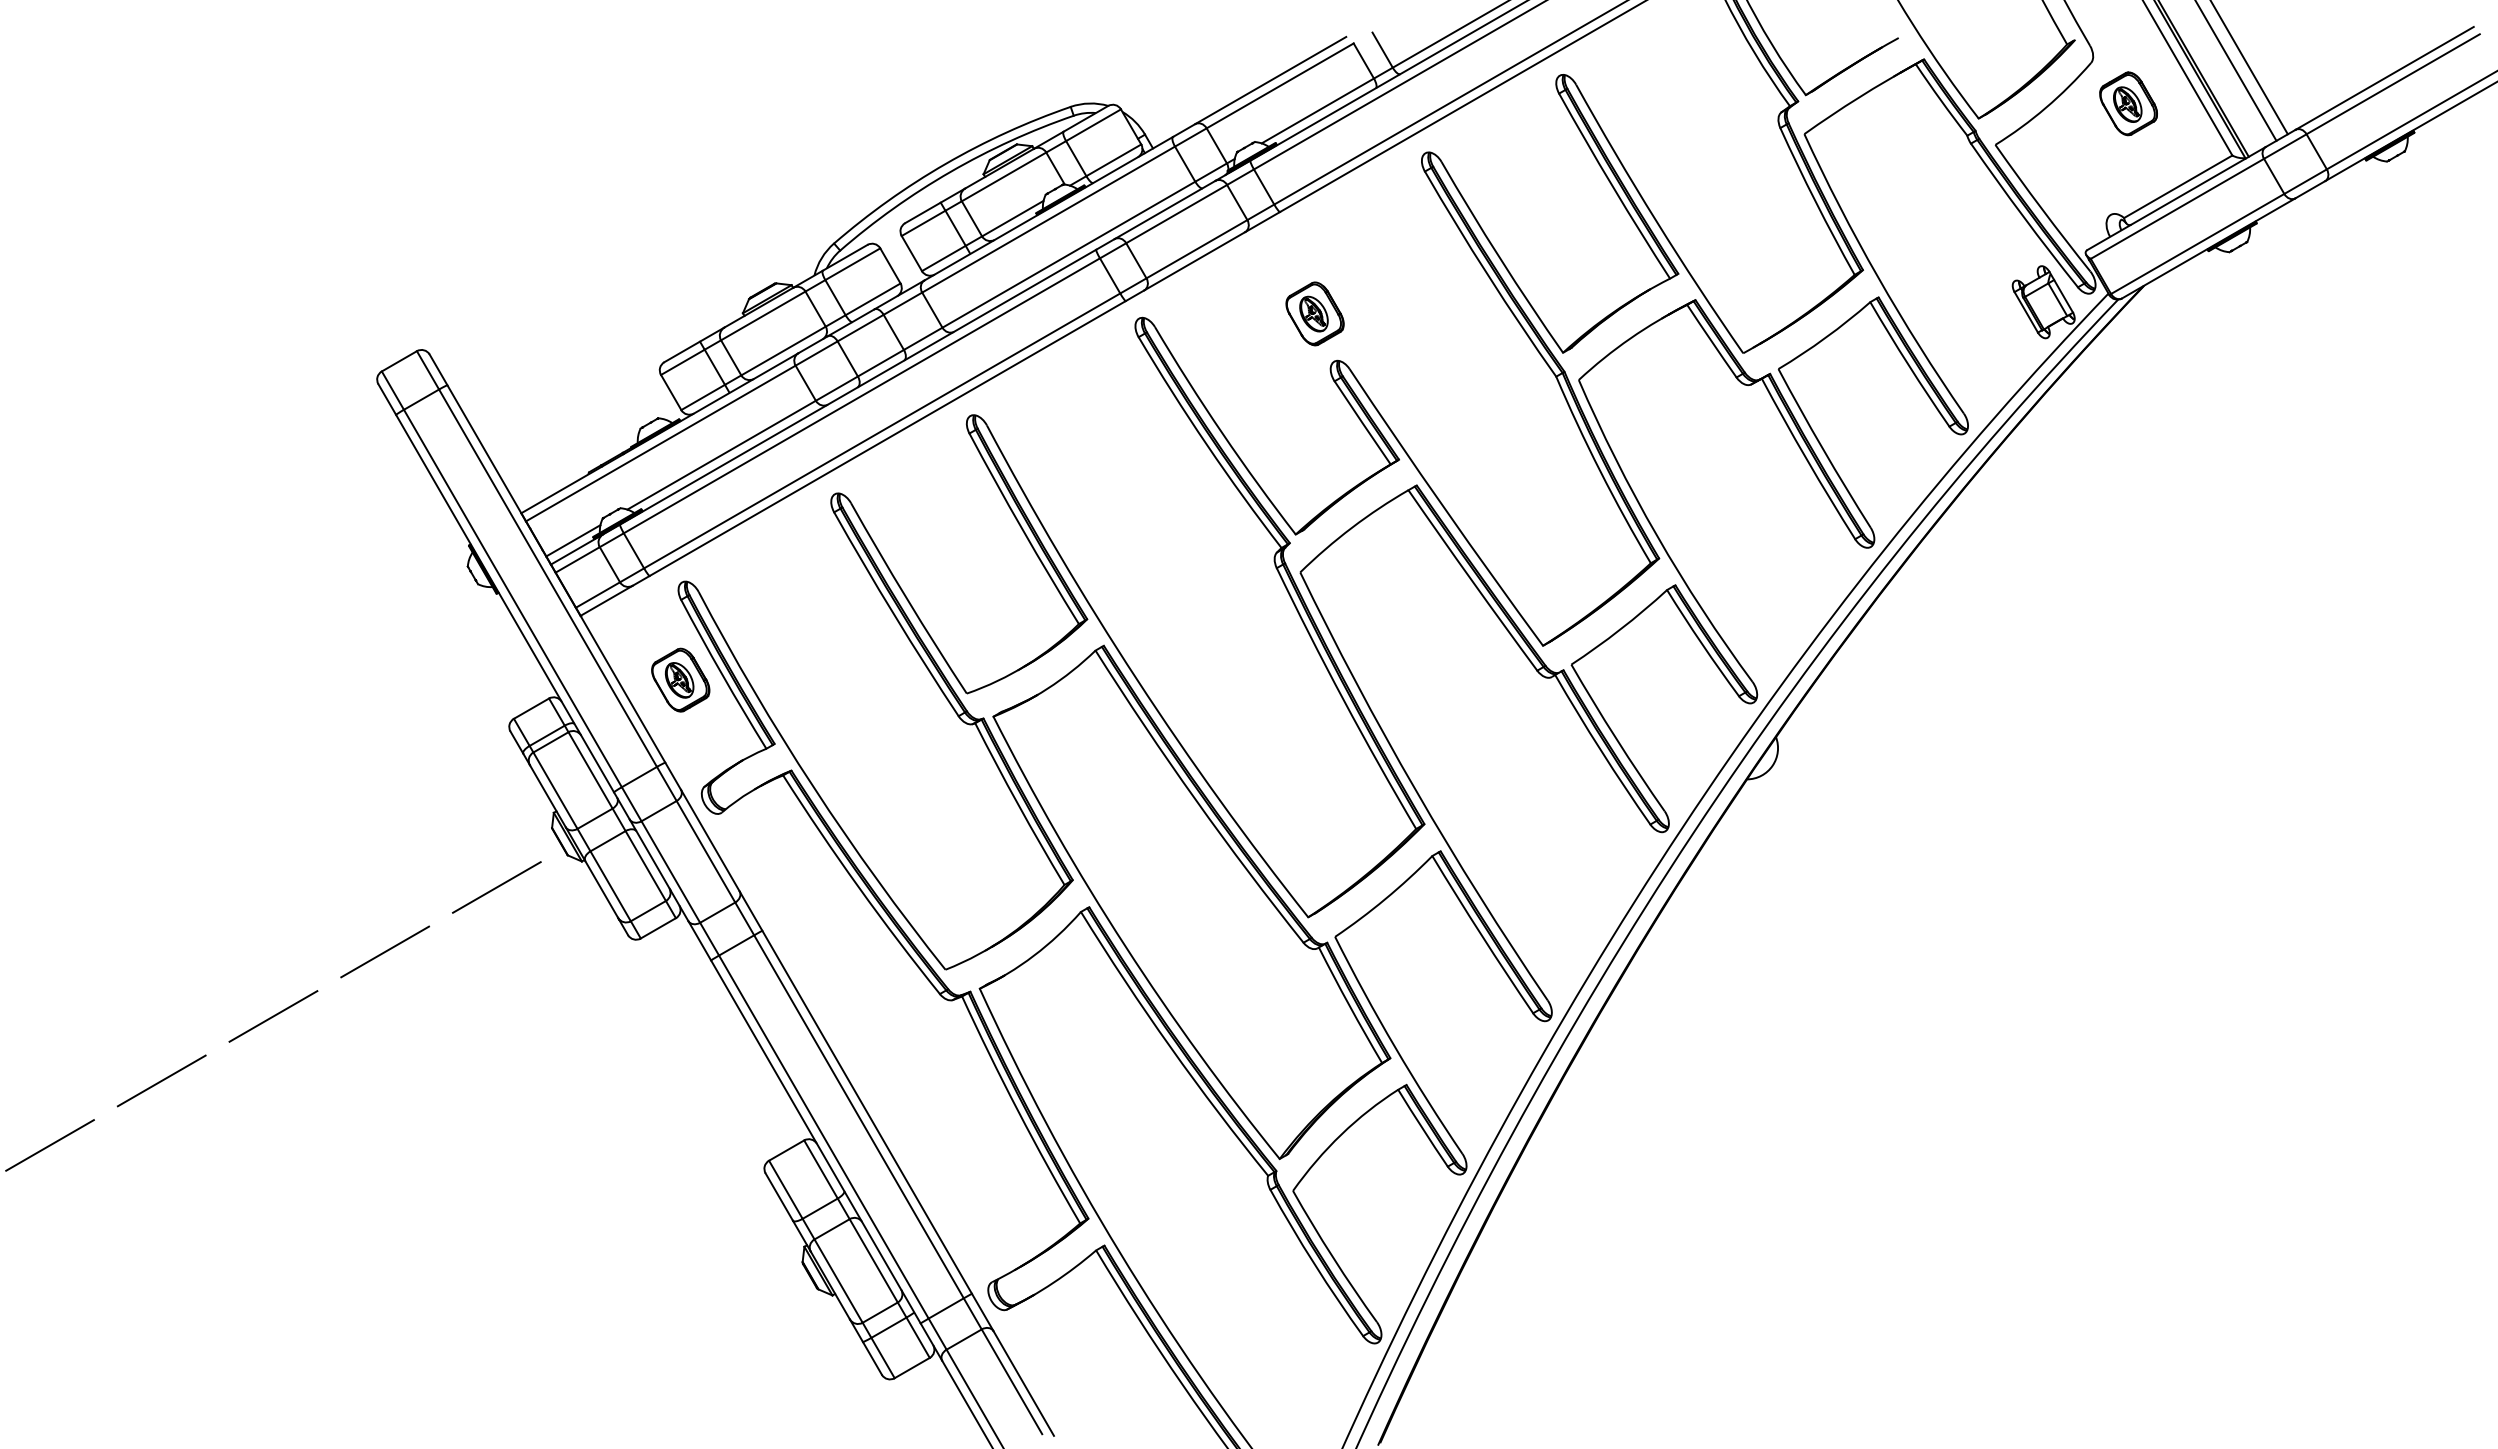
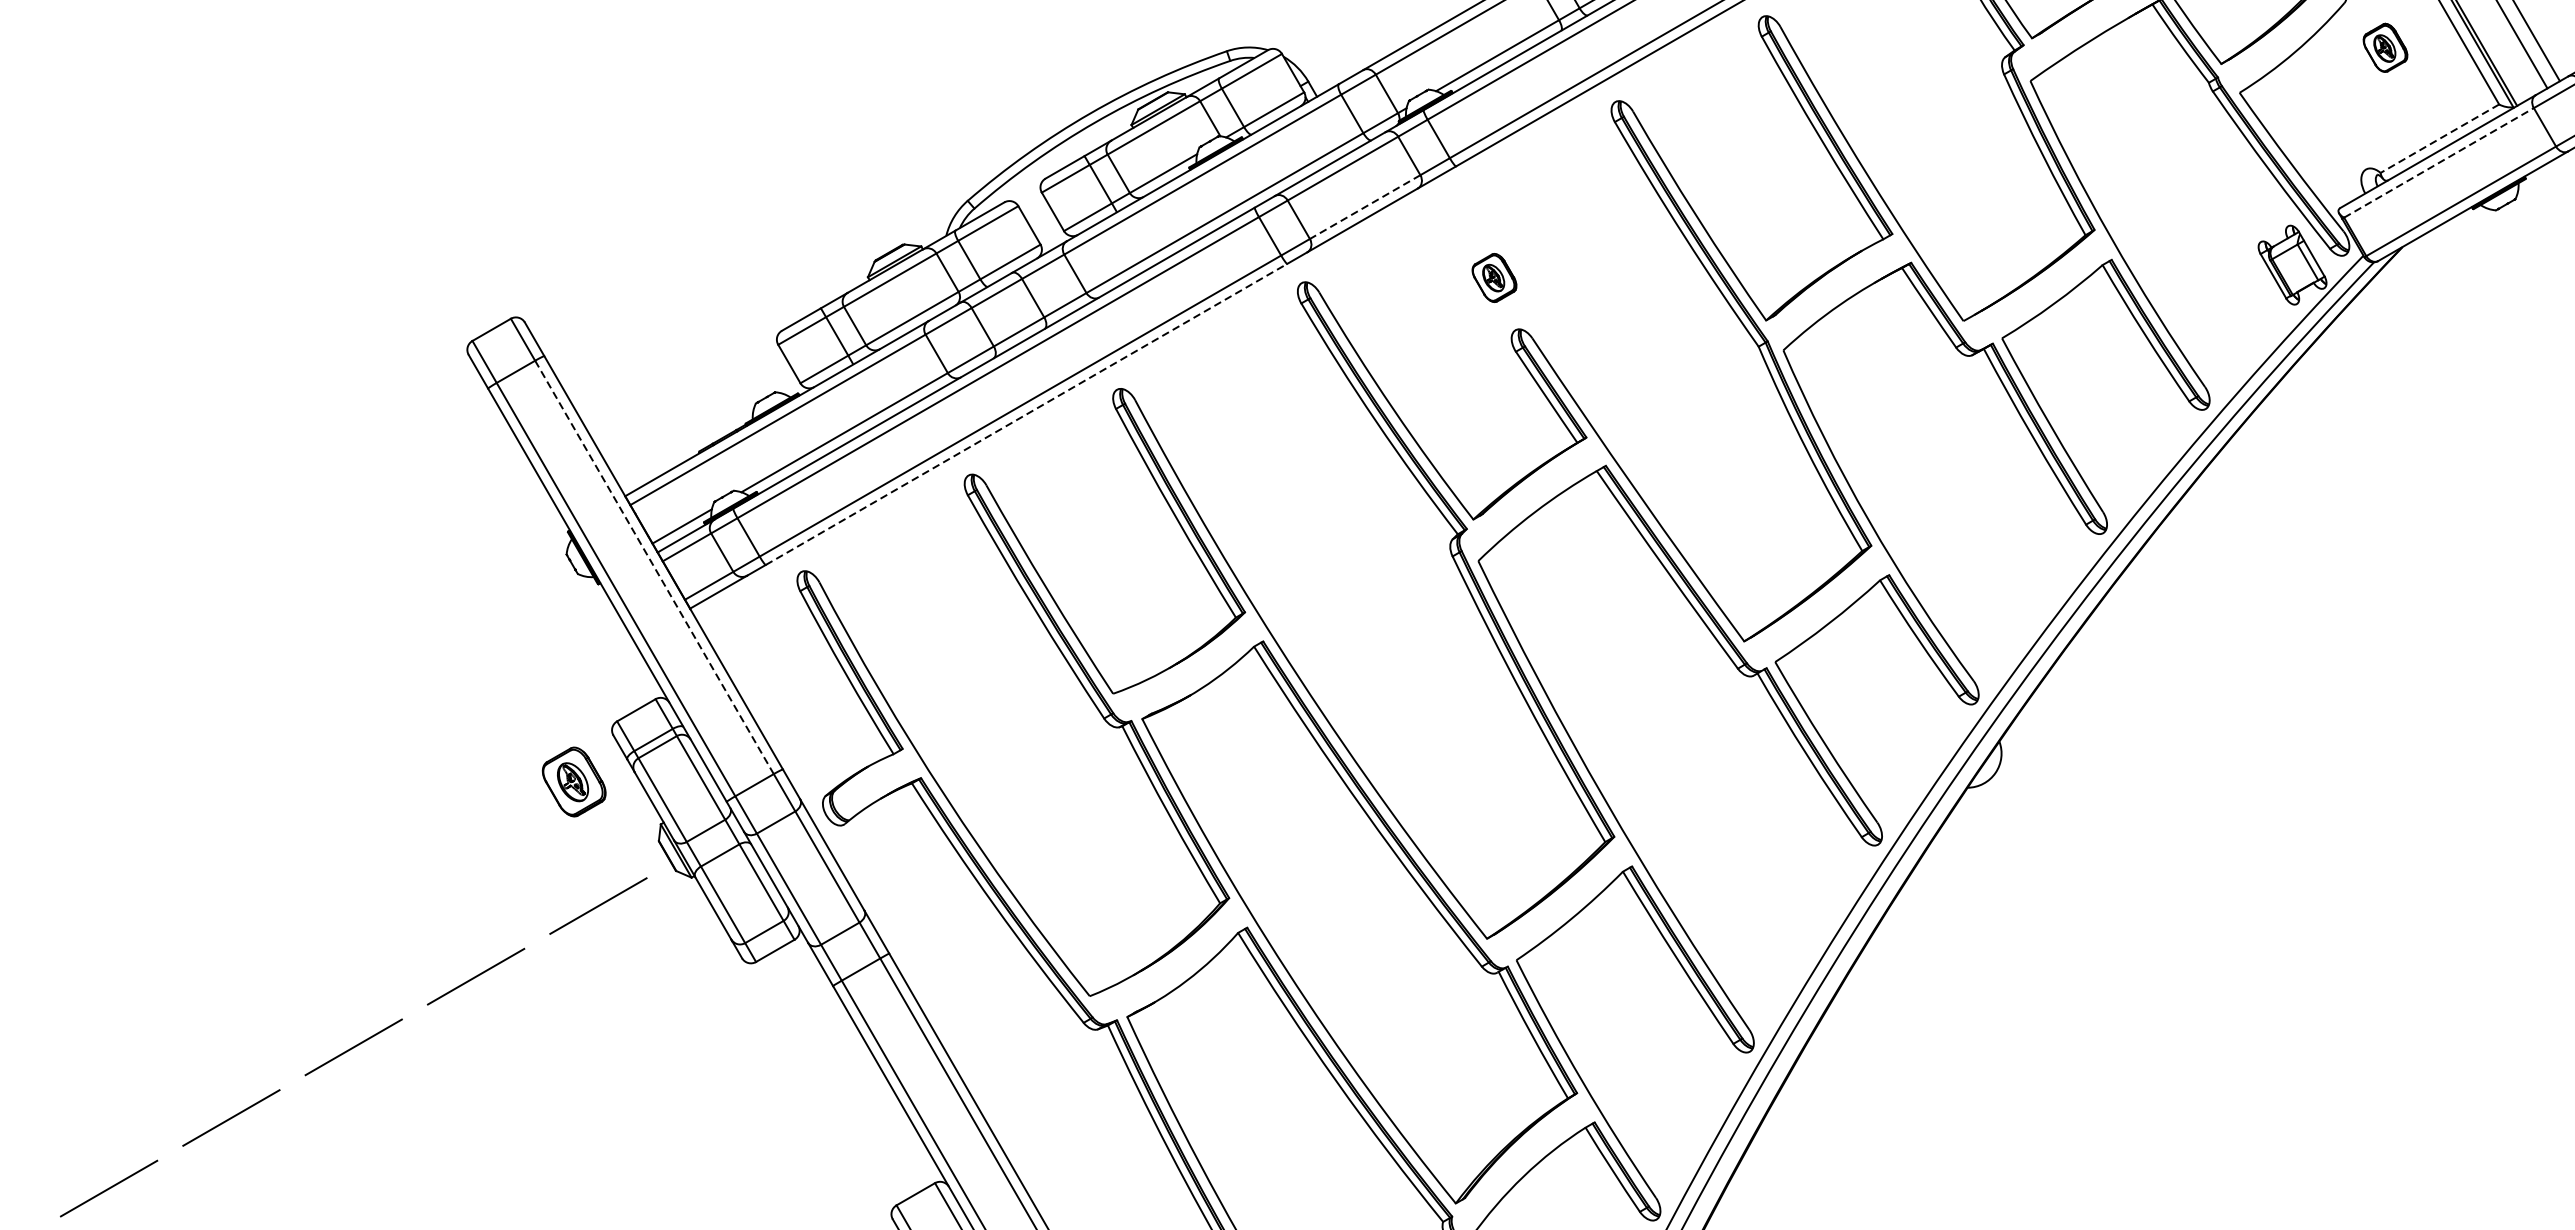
part: (2128, 103) -> (2385, 47), size x0.7
line: (2177, 187) -> (2439, 139), solid -> dashed
line: (2177, 208) -> (2439, 162), solid -> dashed
line: (1196, 249) -> (1364, 207), solid -> dashed
part: (1314, 313) -> (1493, 277), size x0.7
line: (887, 438) -> (1026, 414), solid -> dashed
line: (548, 578) -> (654, 567), solid -> dashed
part: (680, 679) -> (573, 781), moved

